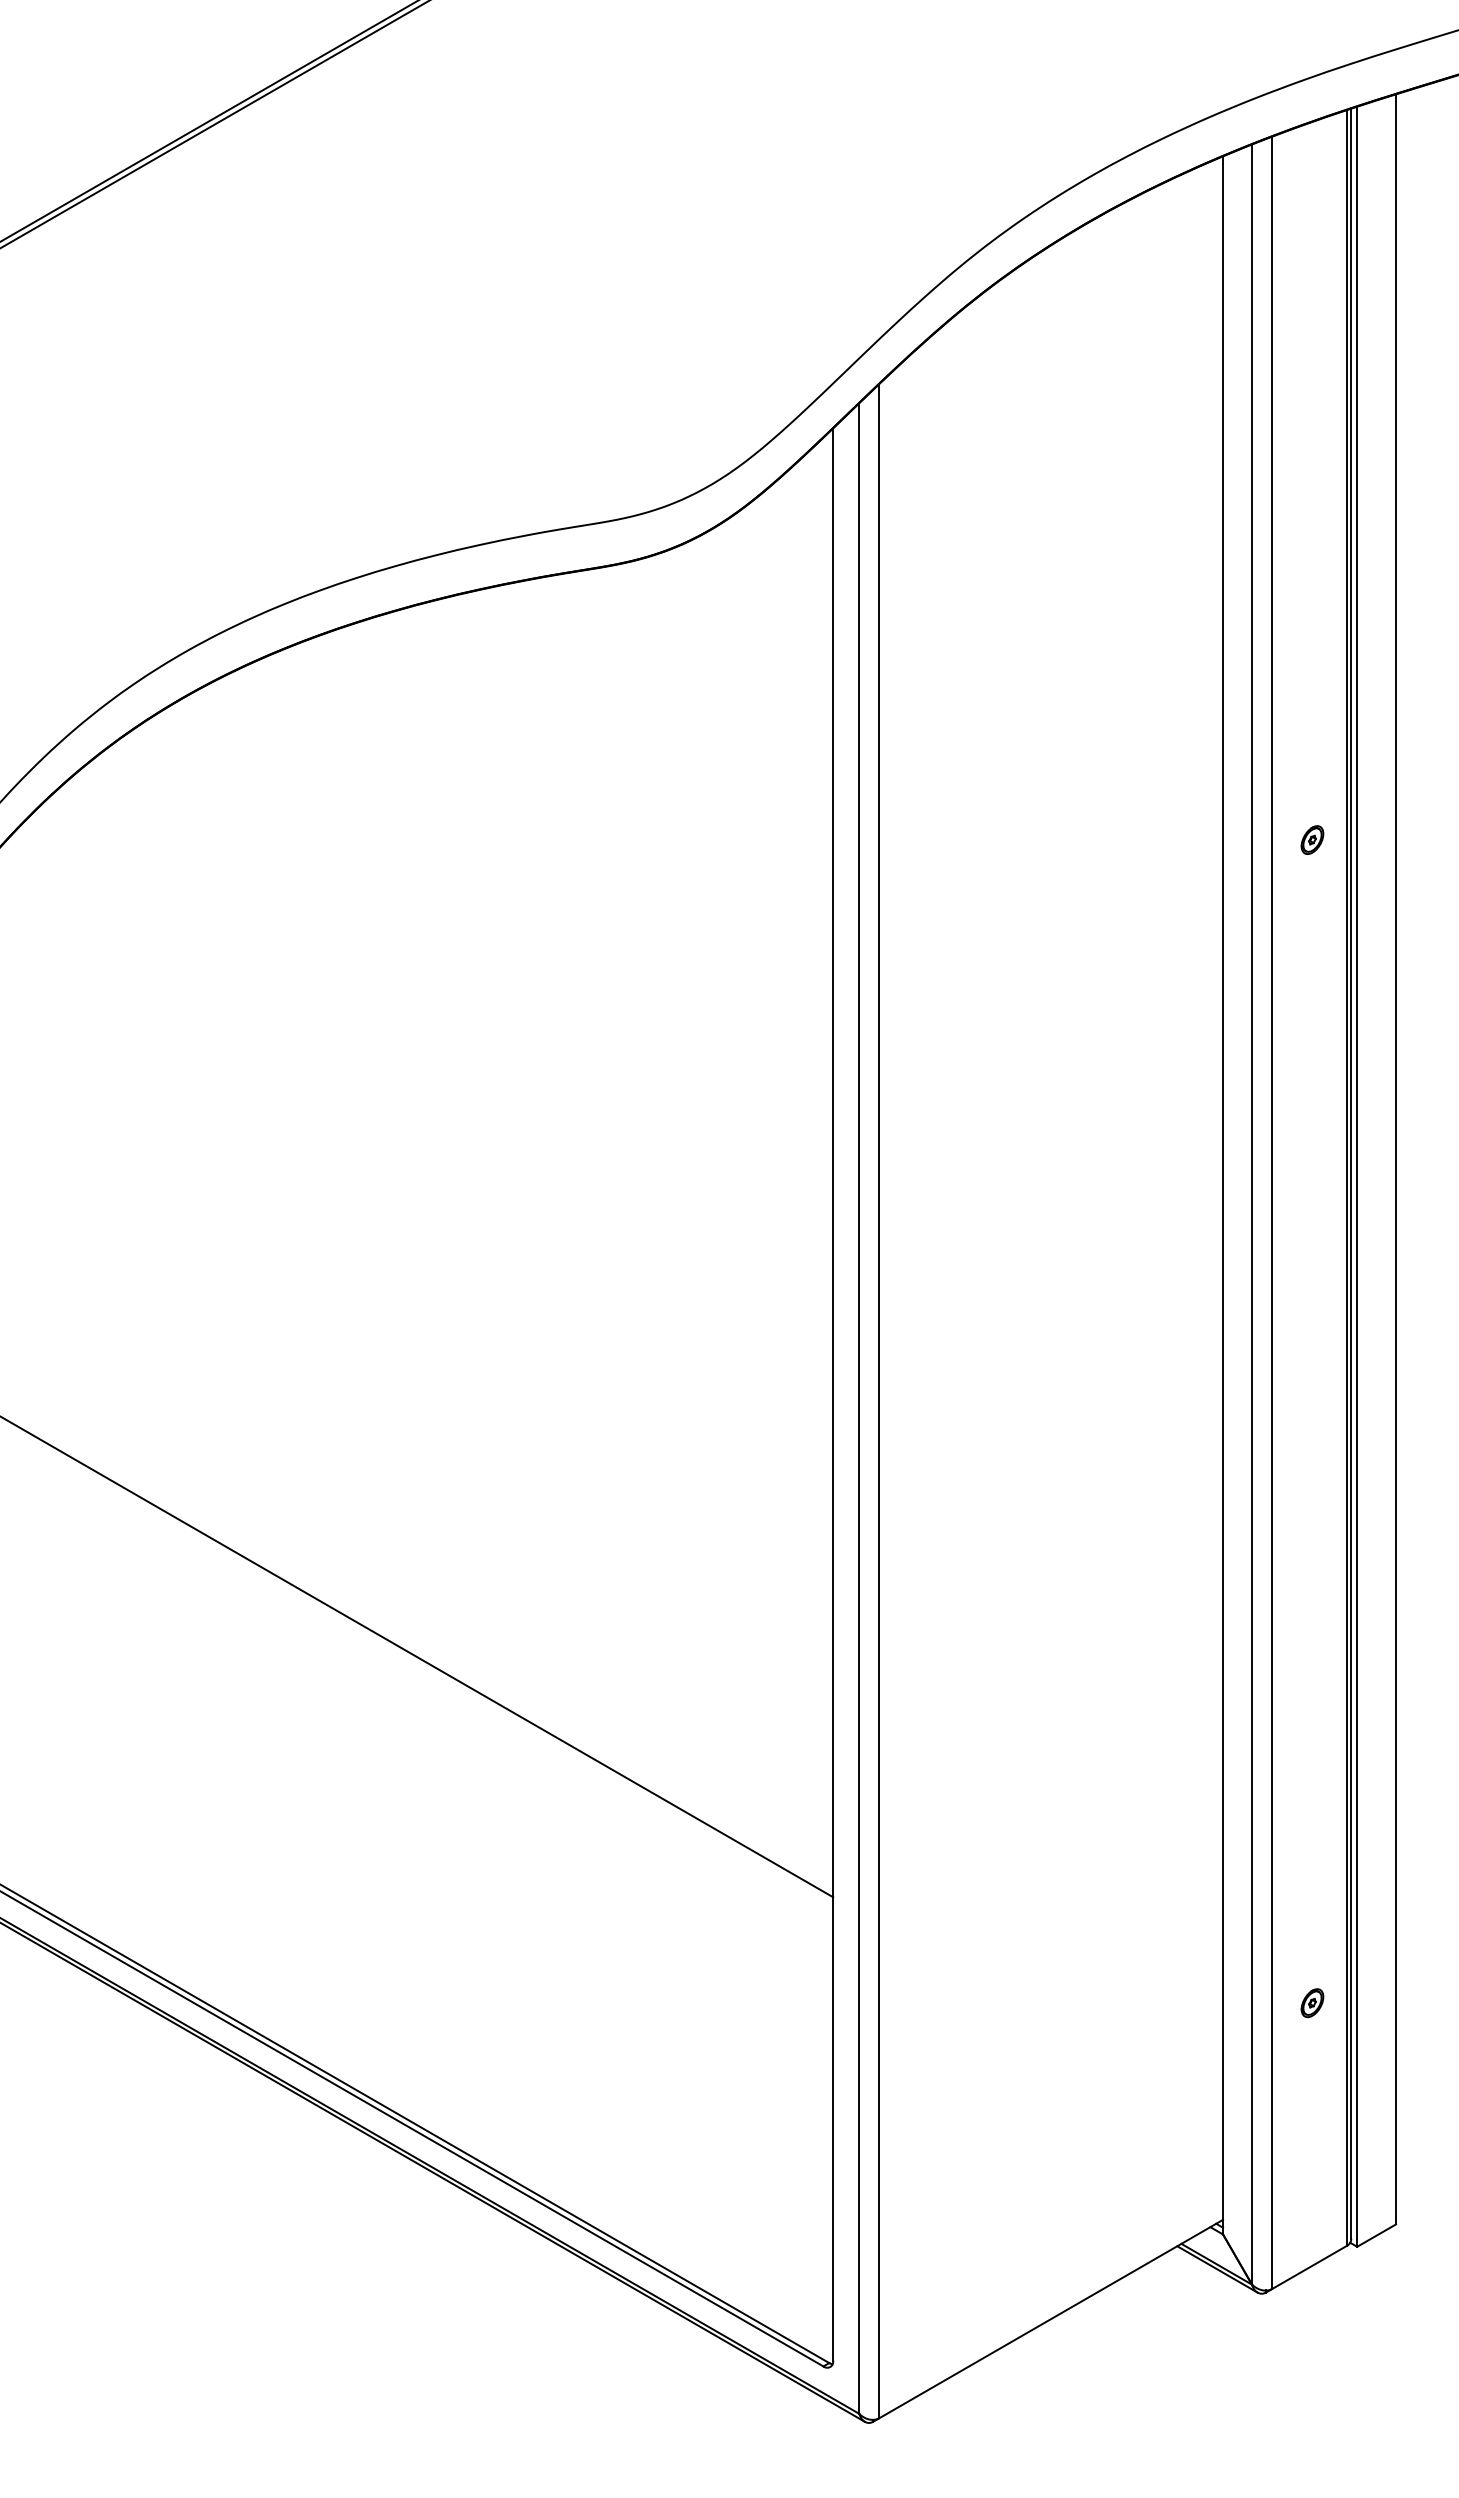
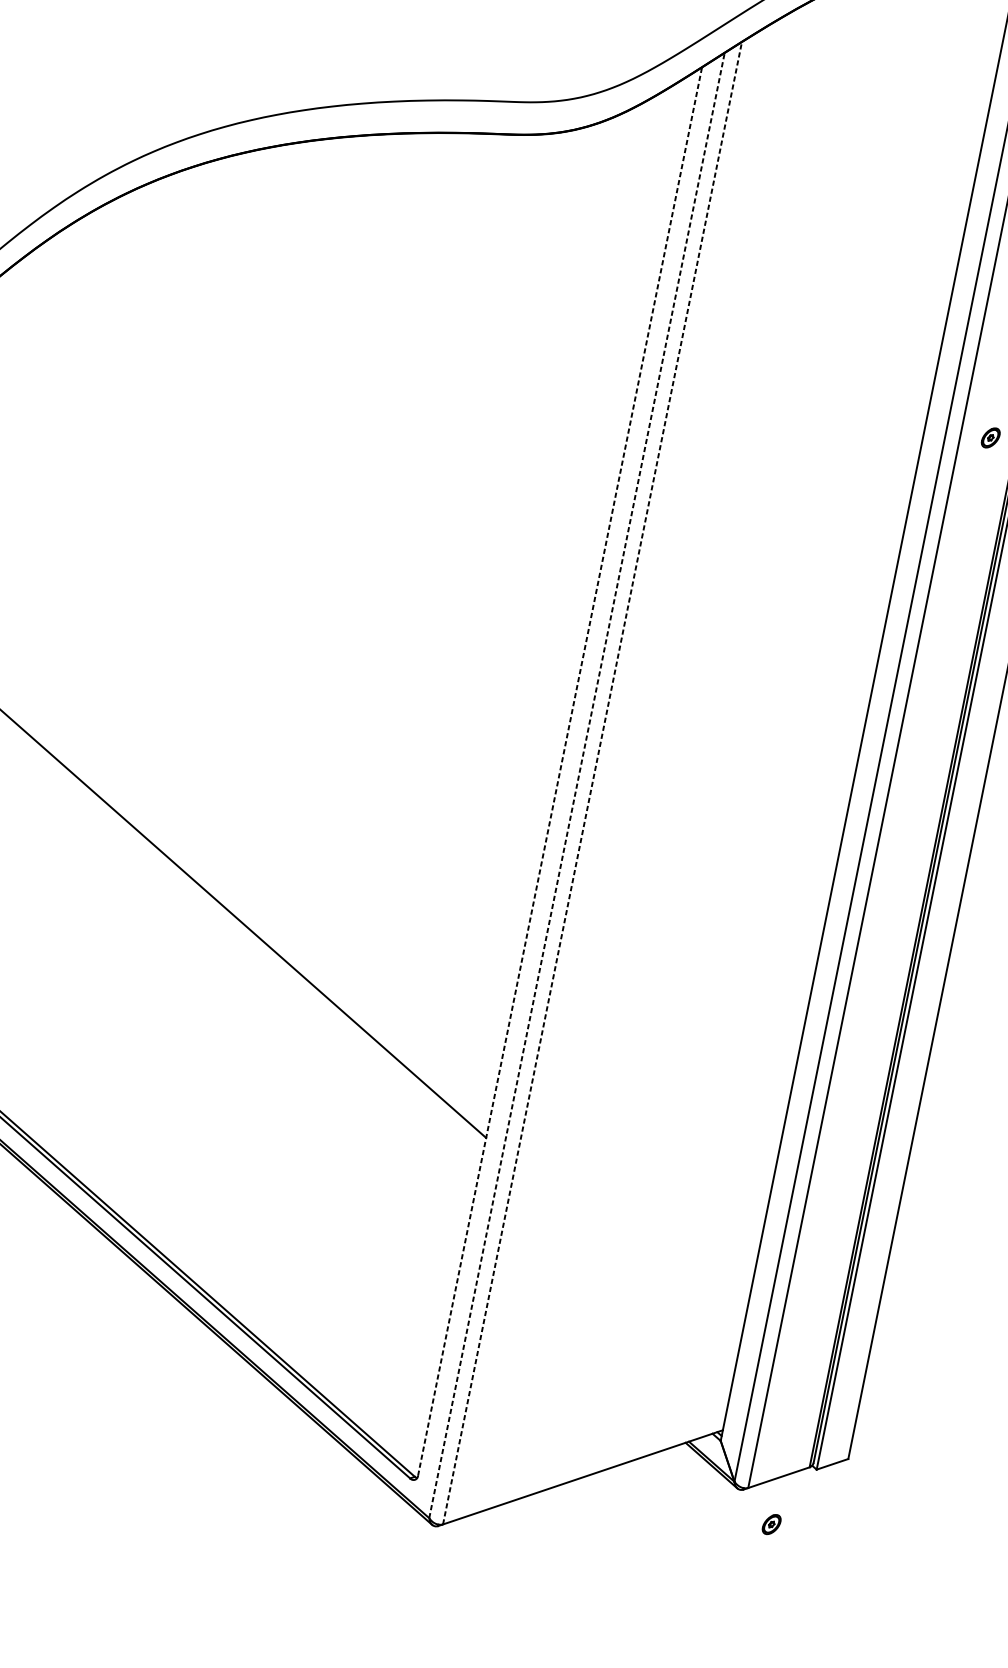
line: (833, 1394) -> (560, 771), solid -> dashed
line: (879, 1400) -> (592, 782), solid -> dashed
line: (859, 1408) -> (577, 785), solid -> dashed
part: (1312, 2003) -> (771, 1524), moved

